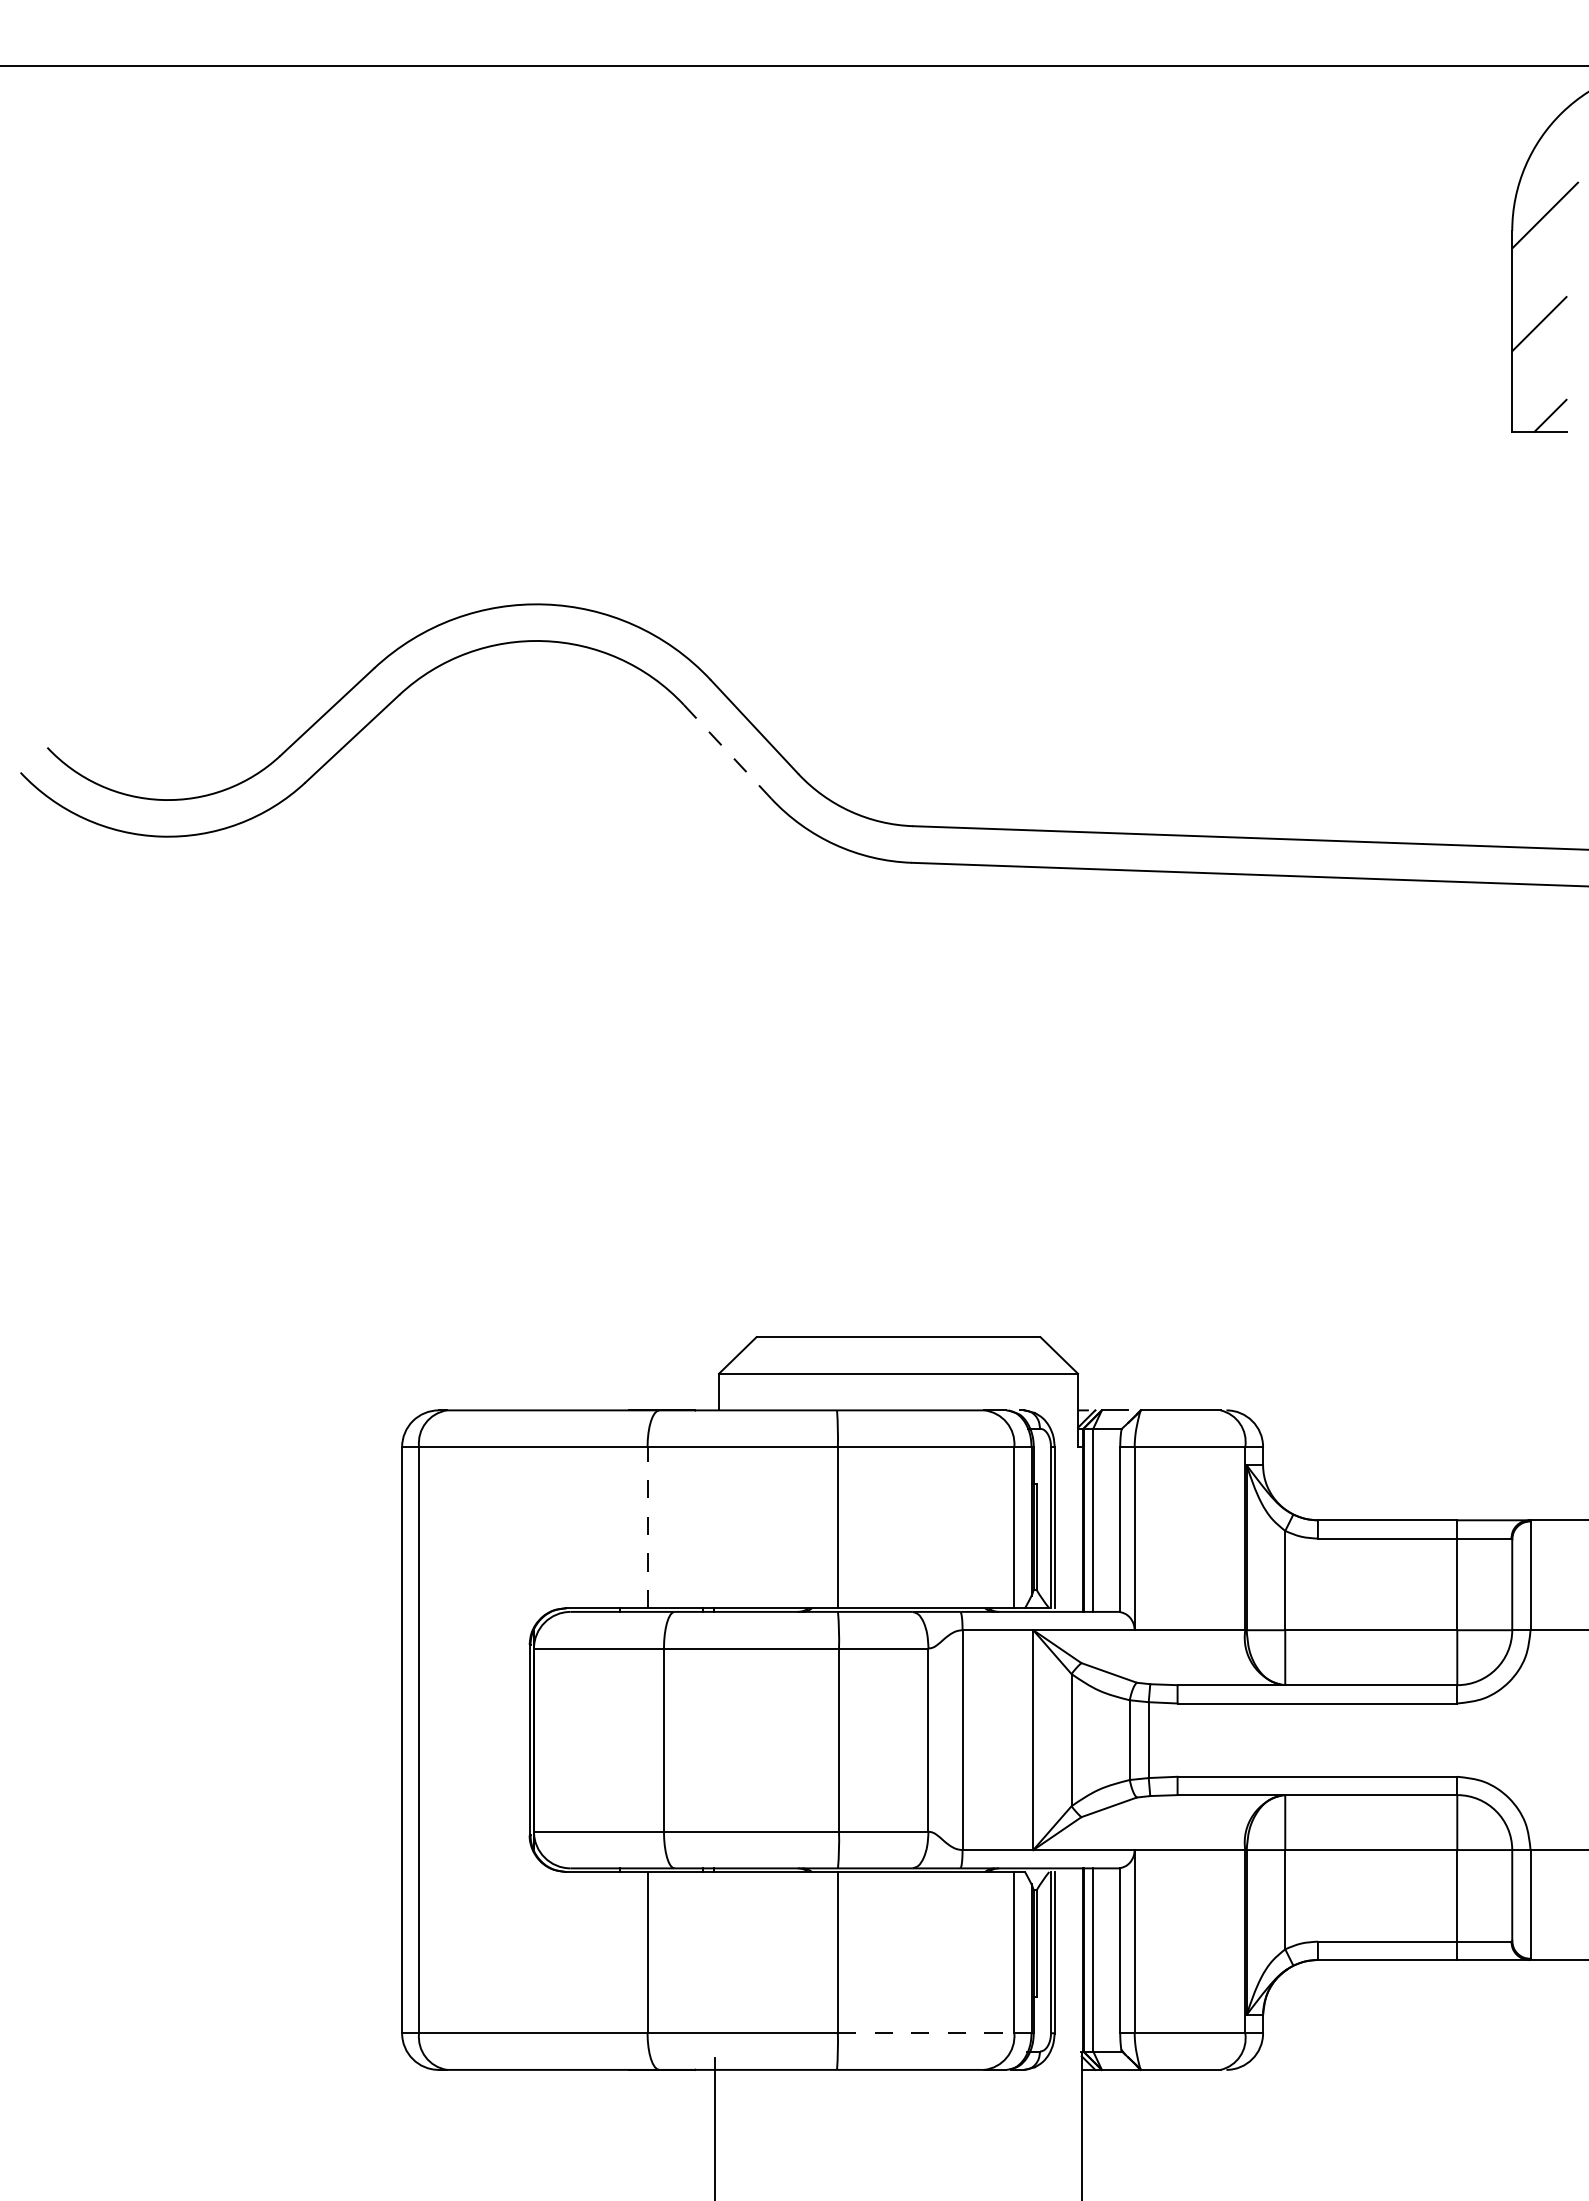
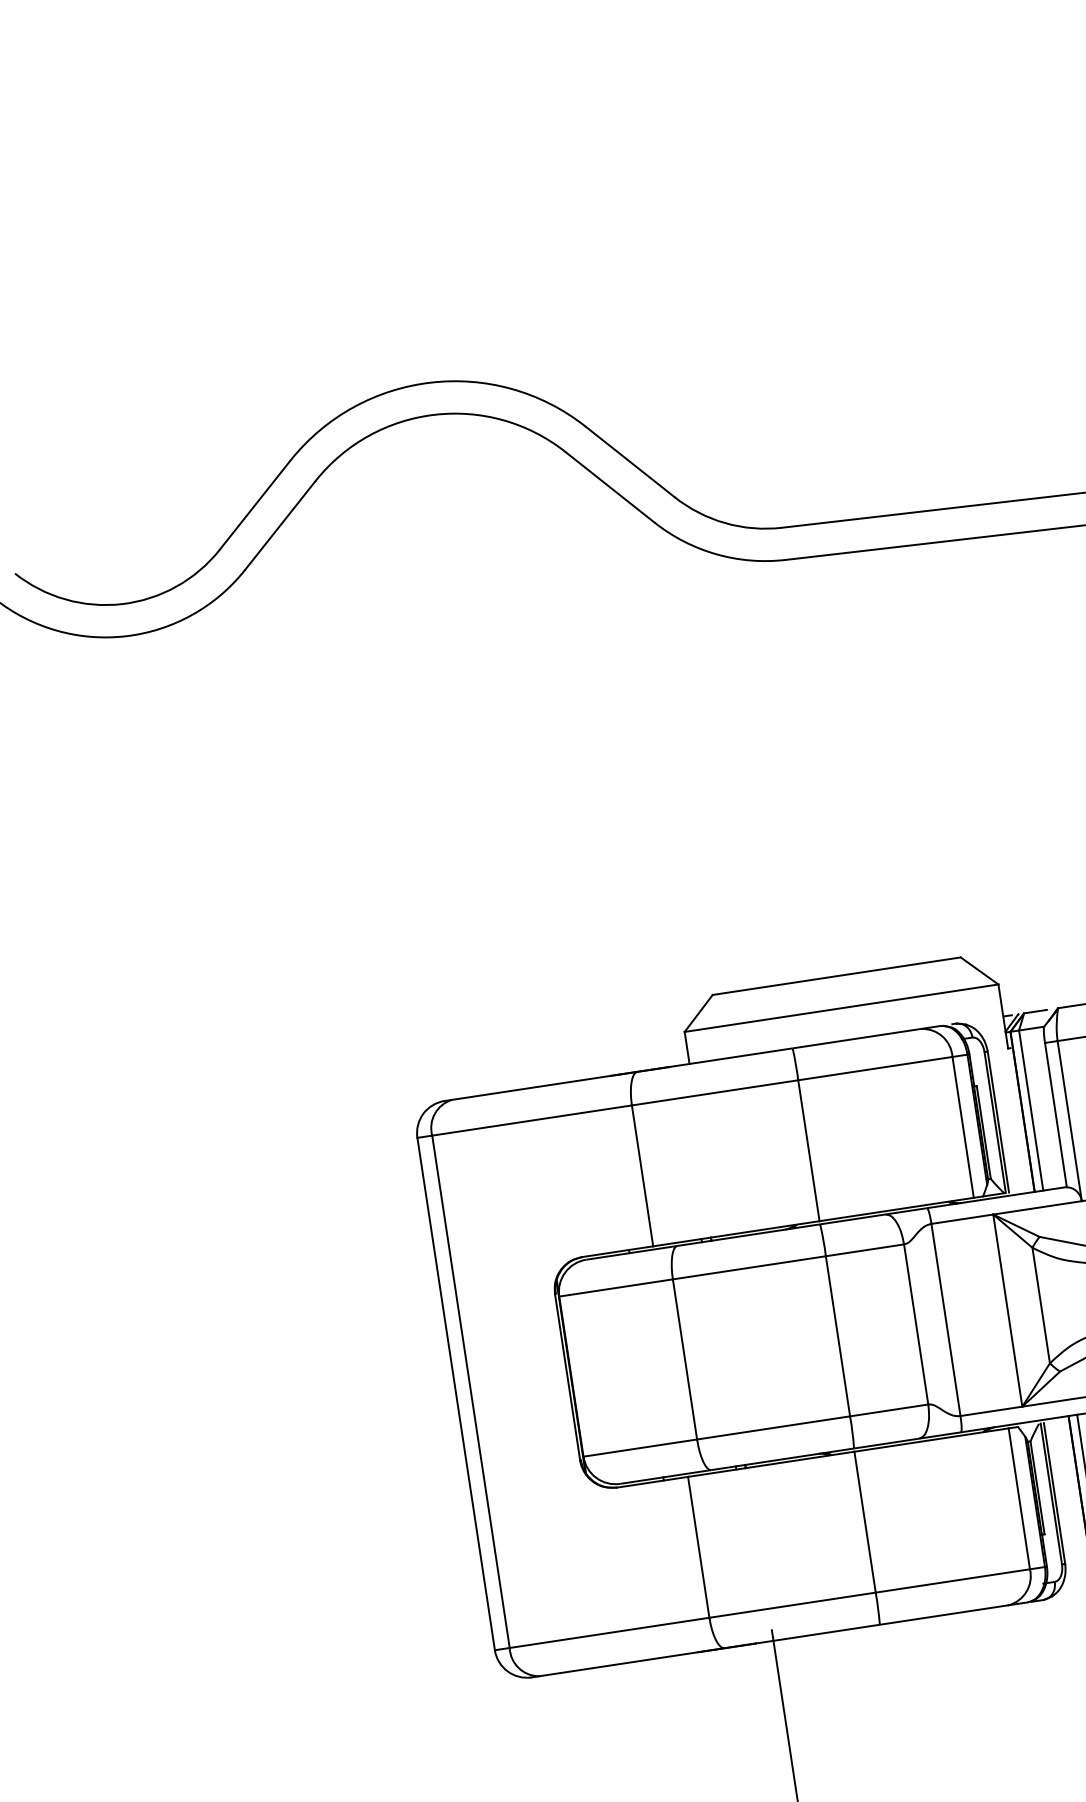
line: (728, 752) -> (610, 487), dashed -> solid
line: (647, 1527) -> (642, 1175), dashed -> solid
line: (926, 2033) -> (953, 1581), dashed -> solid

